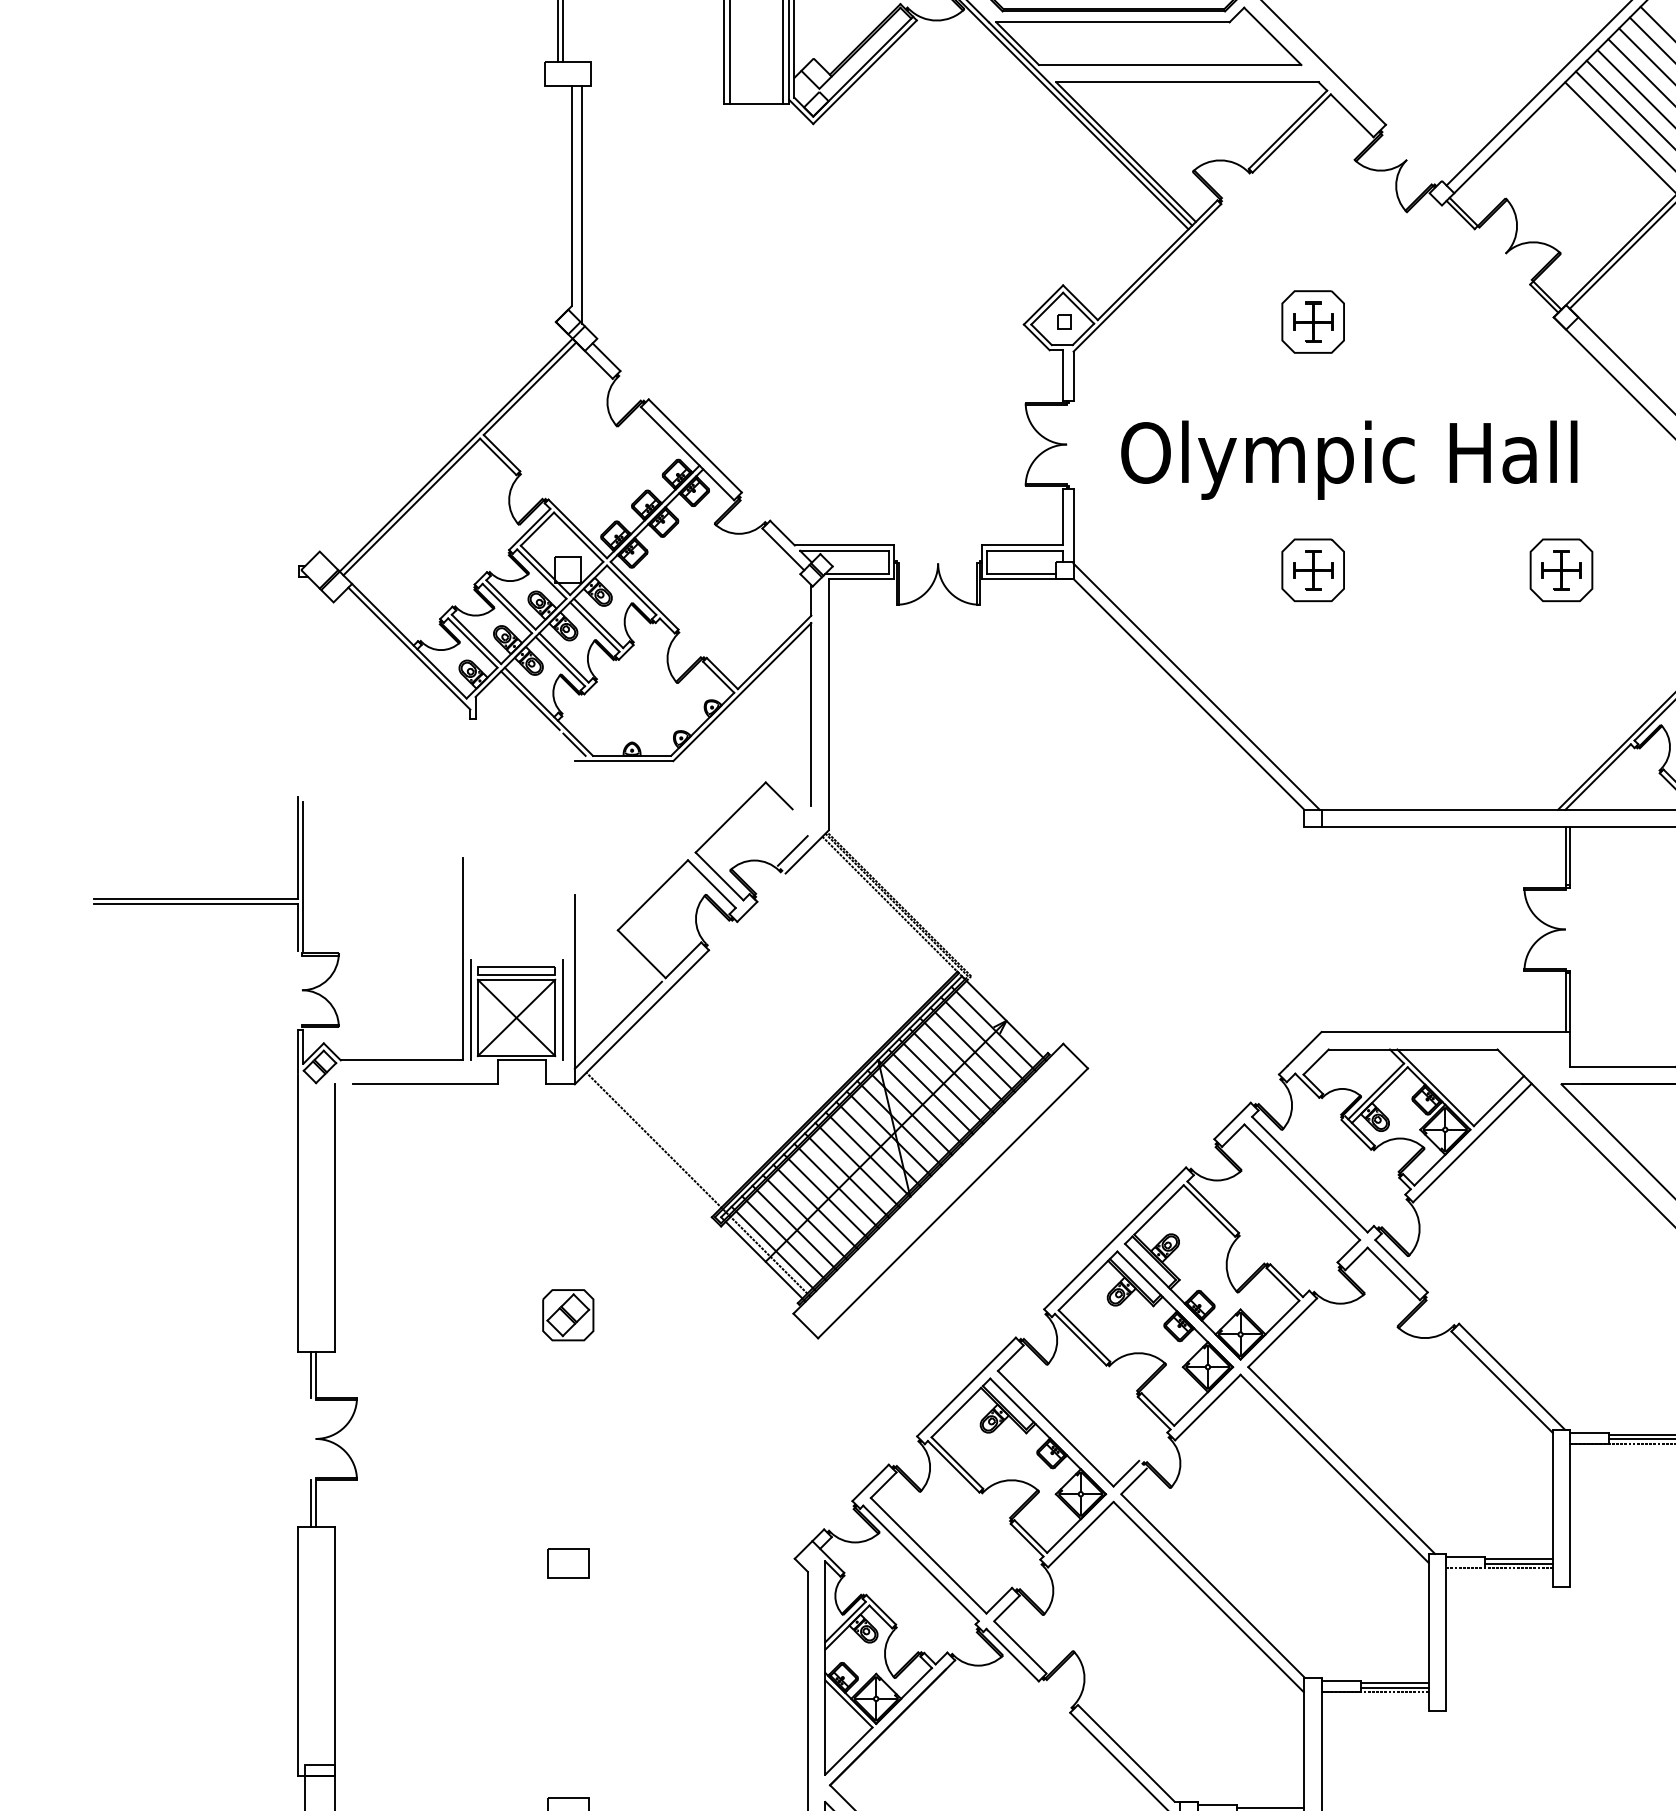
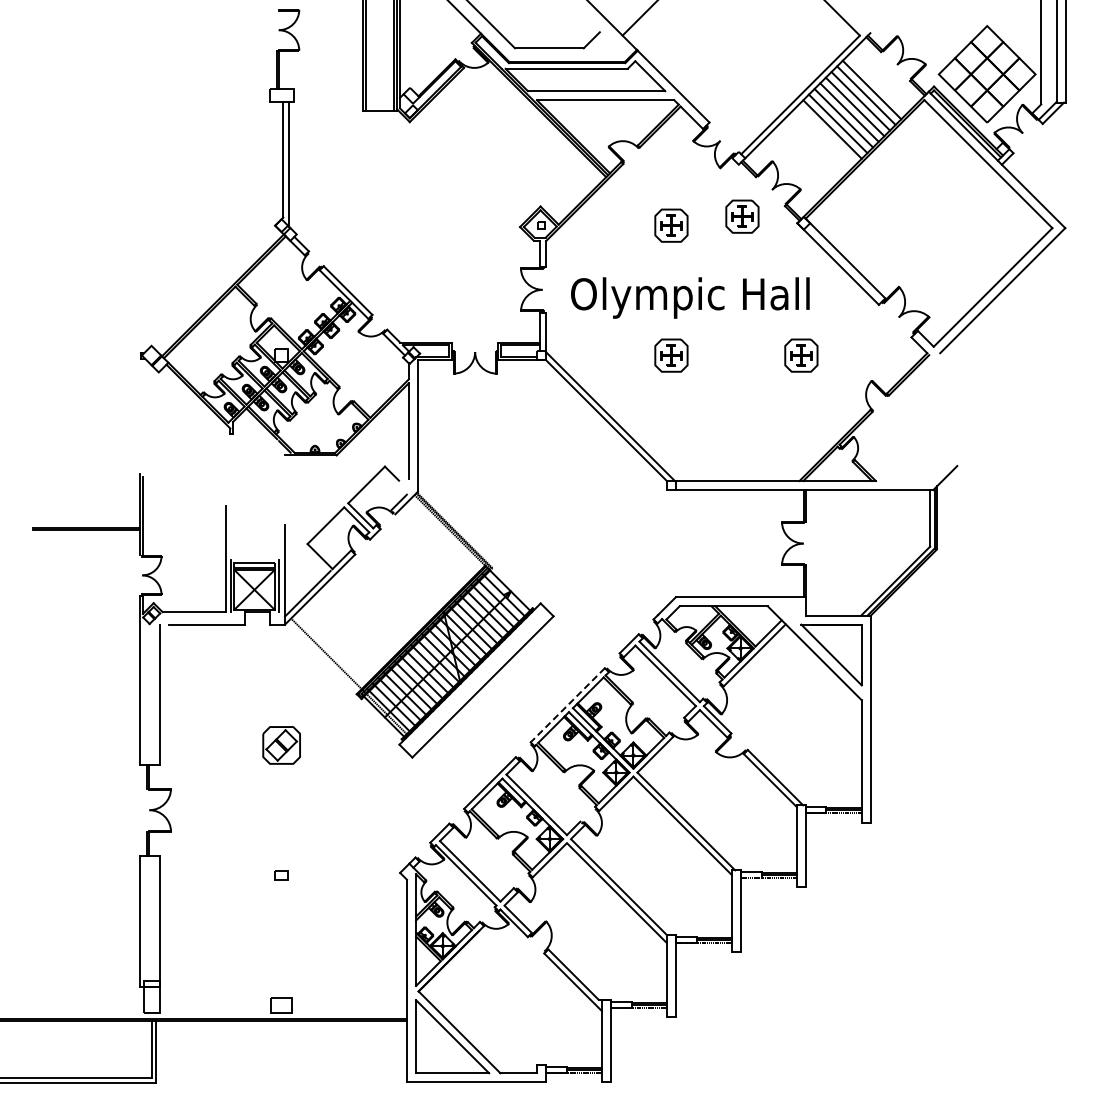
part: (1448, 304) -> (742, 216), added
line: (1114, 1238) -> (567, 705), solid -> dashed
part: (568, 1315) -> (281, 745), size x1.4
part: (568, 1563) -> (281, 875), size x0.6

